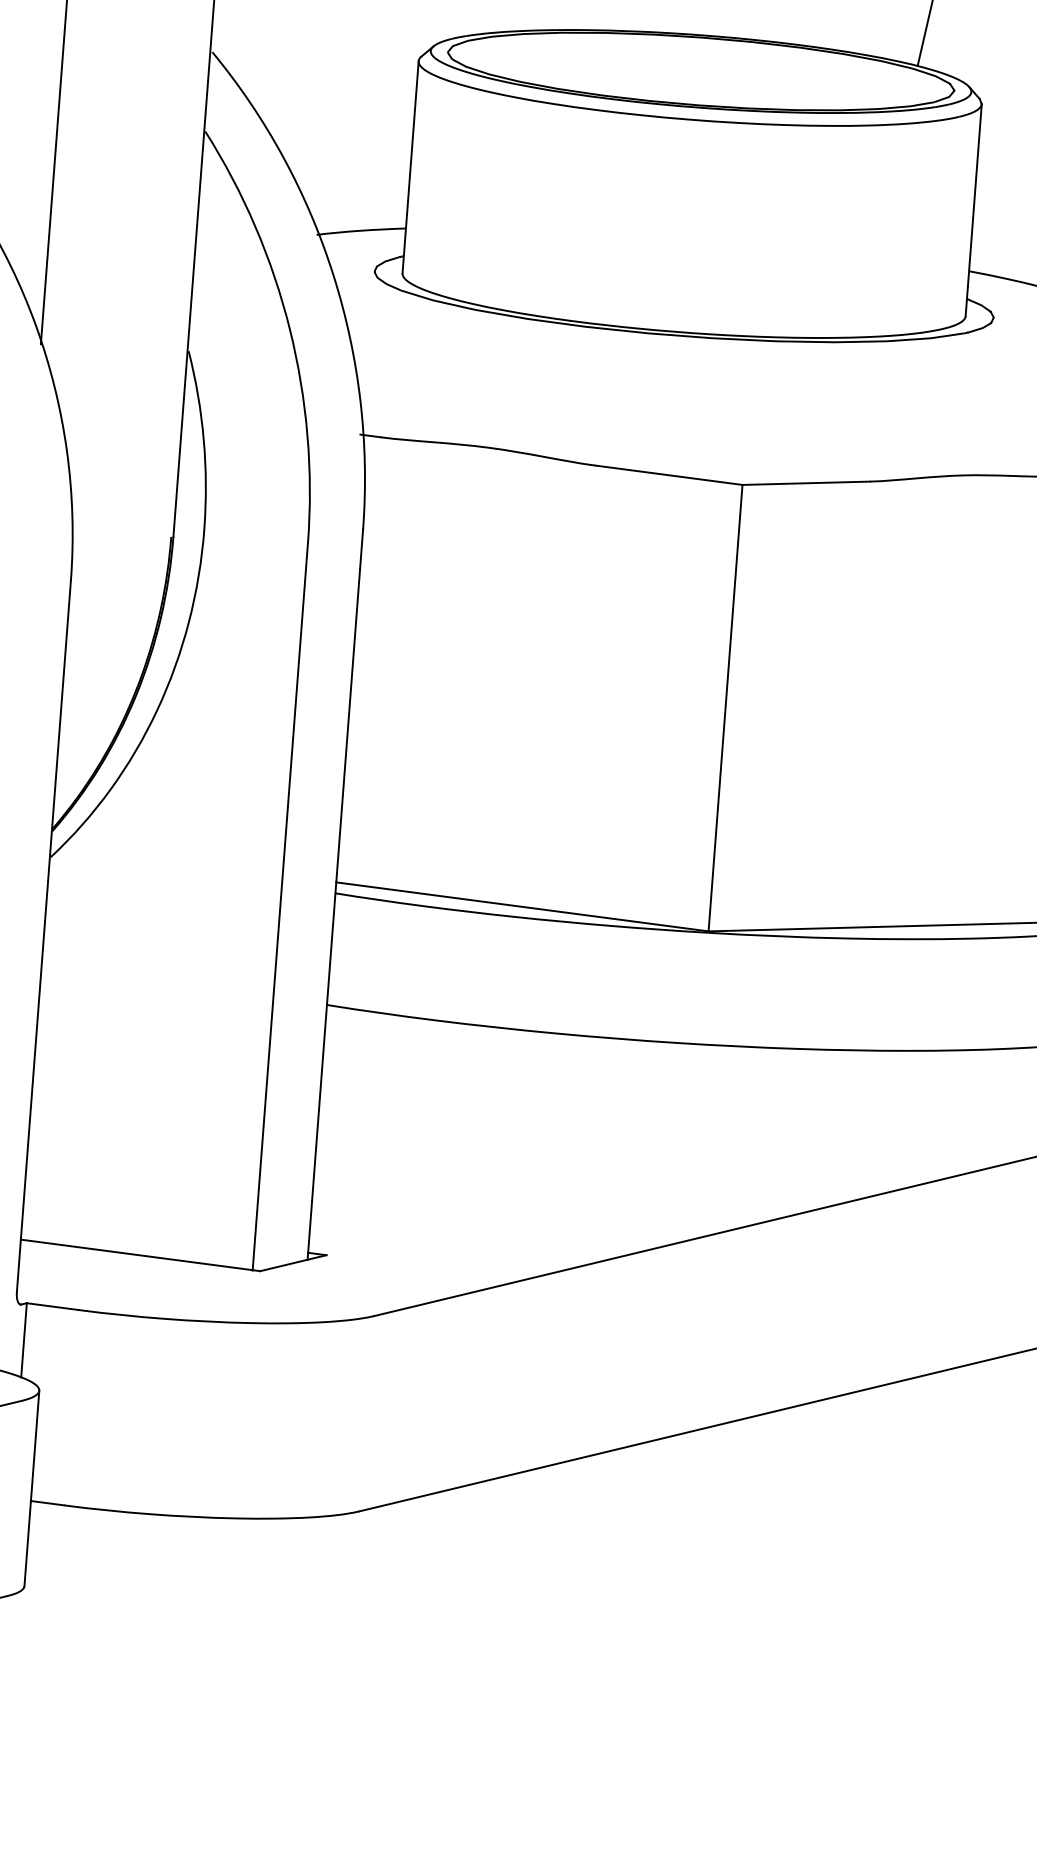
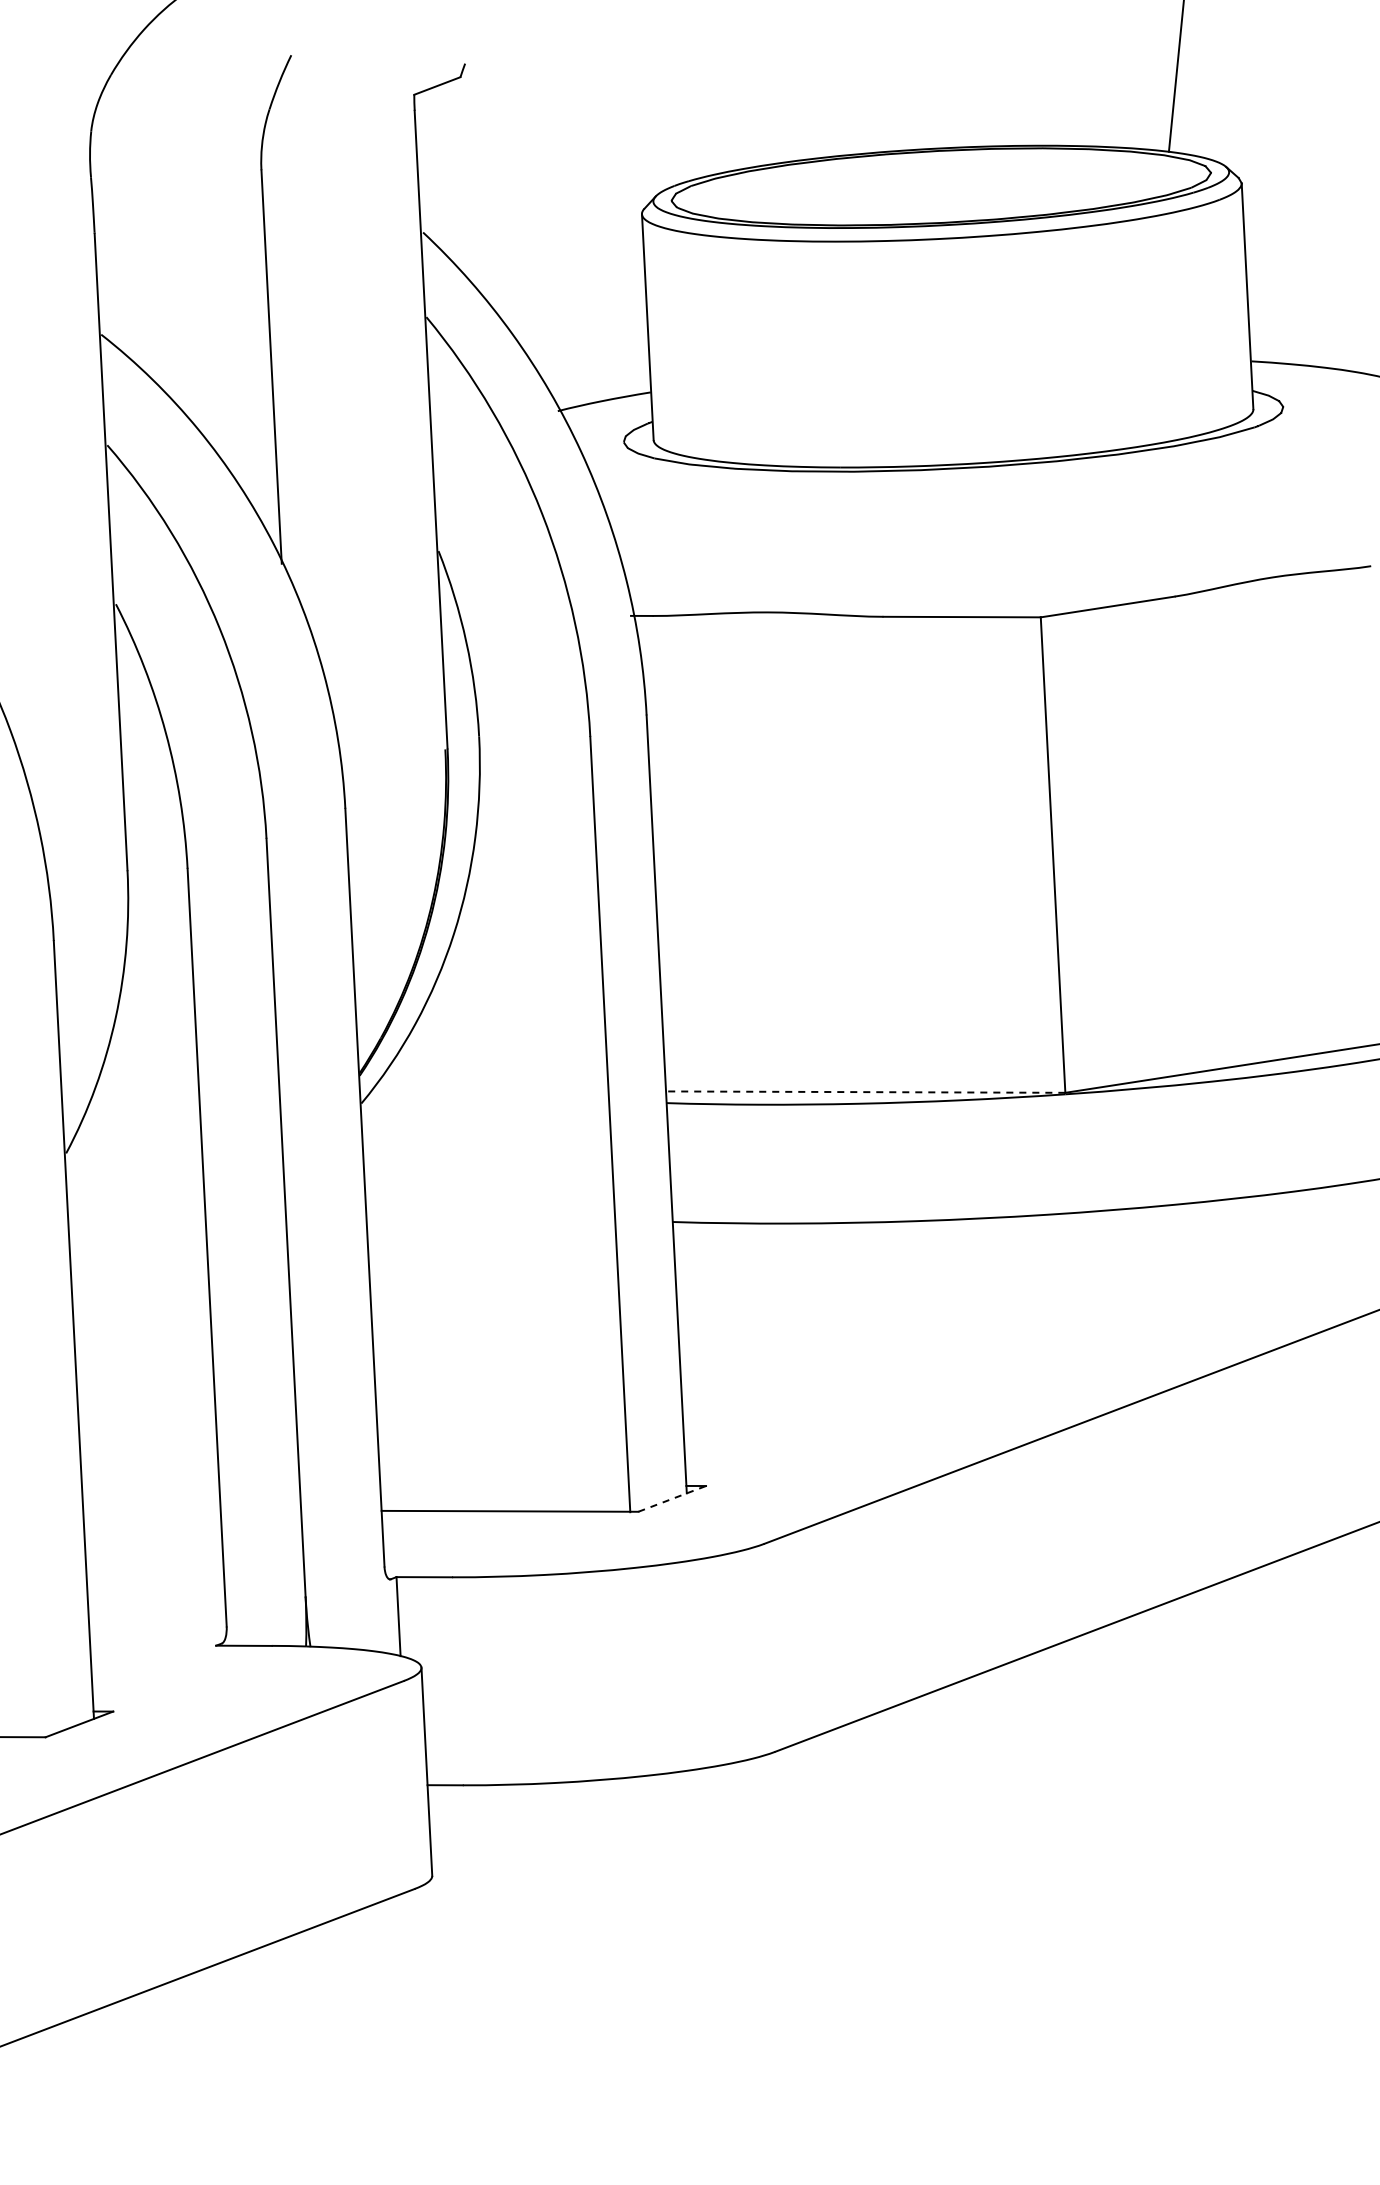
line: (522, 907) -> (865, 1092), solid -> dashed
line: (293, 1262) -> (672, 1498), solid -> dashed

